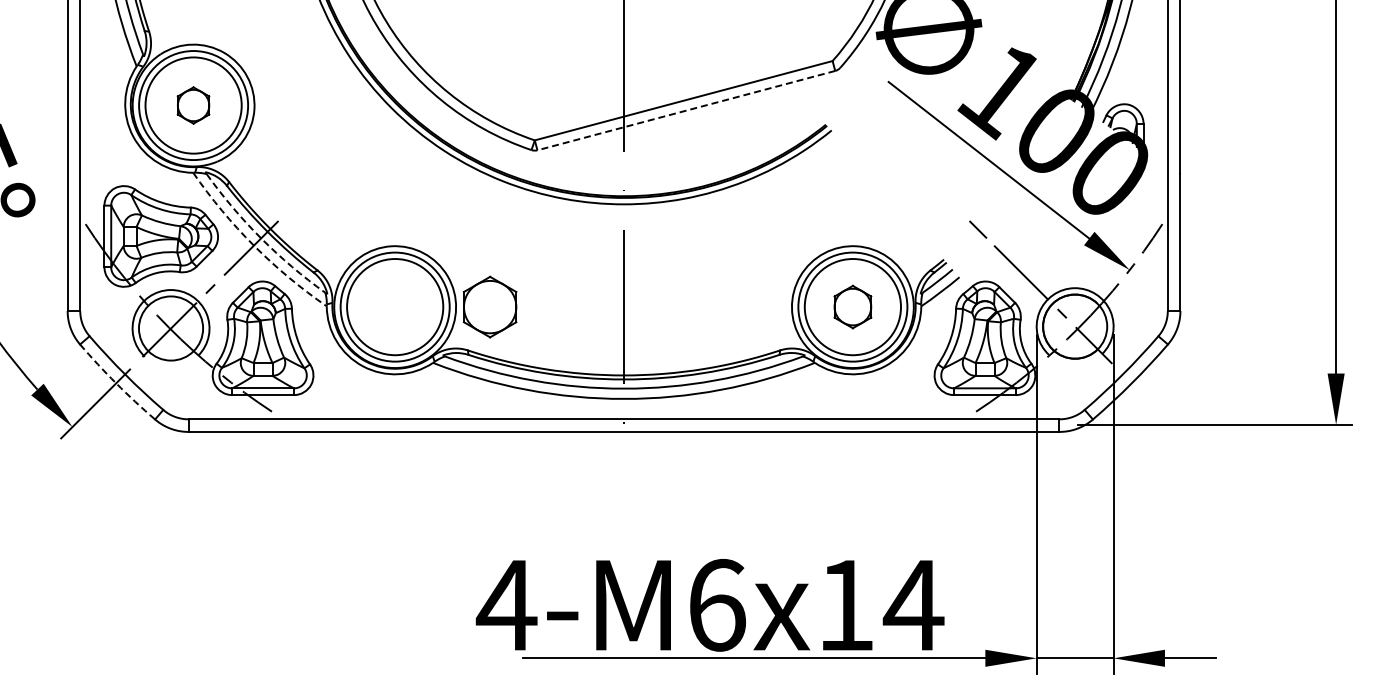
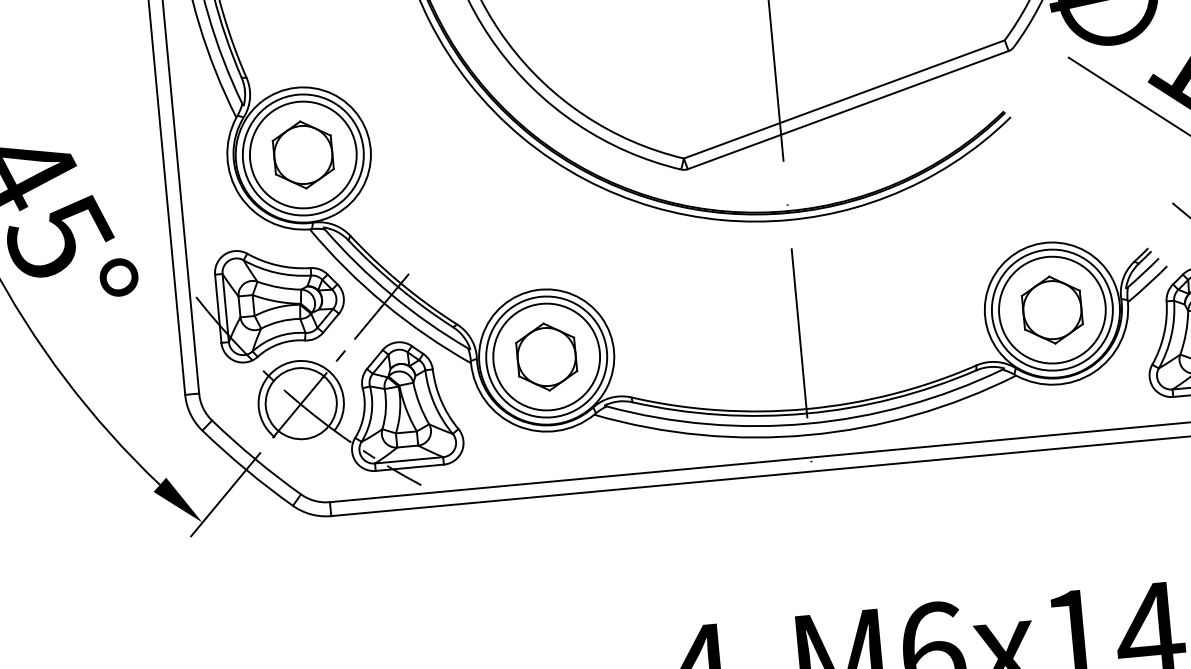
part: (193, 105) -> (303, 154), size x1.67
line: (685, 110) -> (847, 110), dashed -> solid
arc: (261, 238) -> (391, 294), dashed -> solid
arc: (253, 245) -> (383, 303), dashed -> solid
part: (489, 306) -> (545, 356), moved
part: (852, 306) -> (1051, 309), size x1.43
arc: (116, 383) -> (246, 469), dashed -> solid

